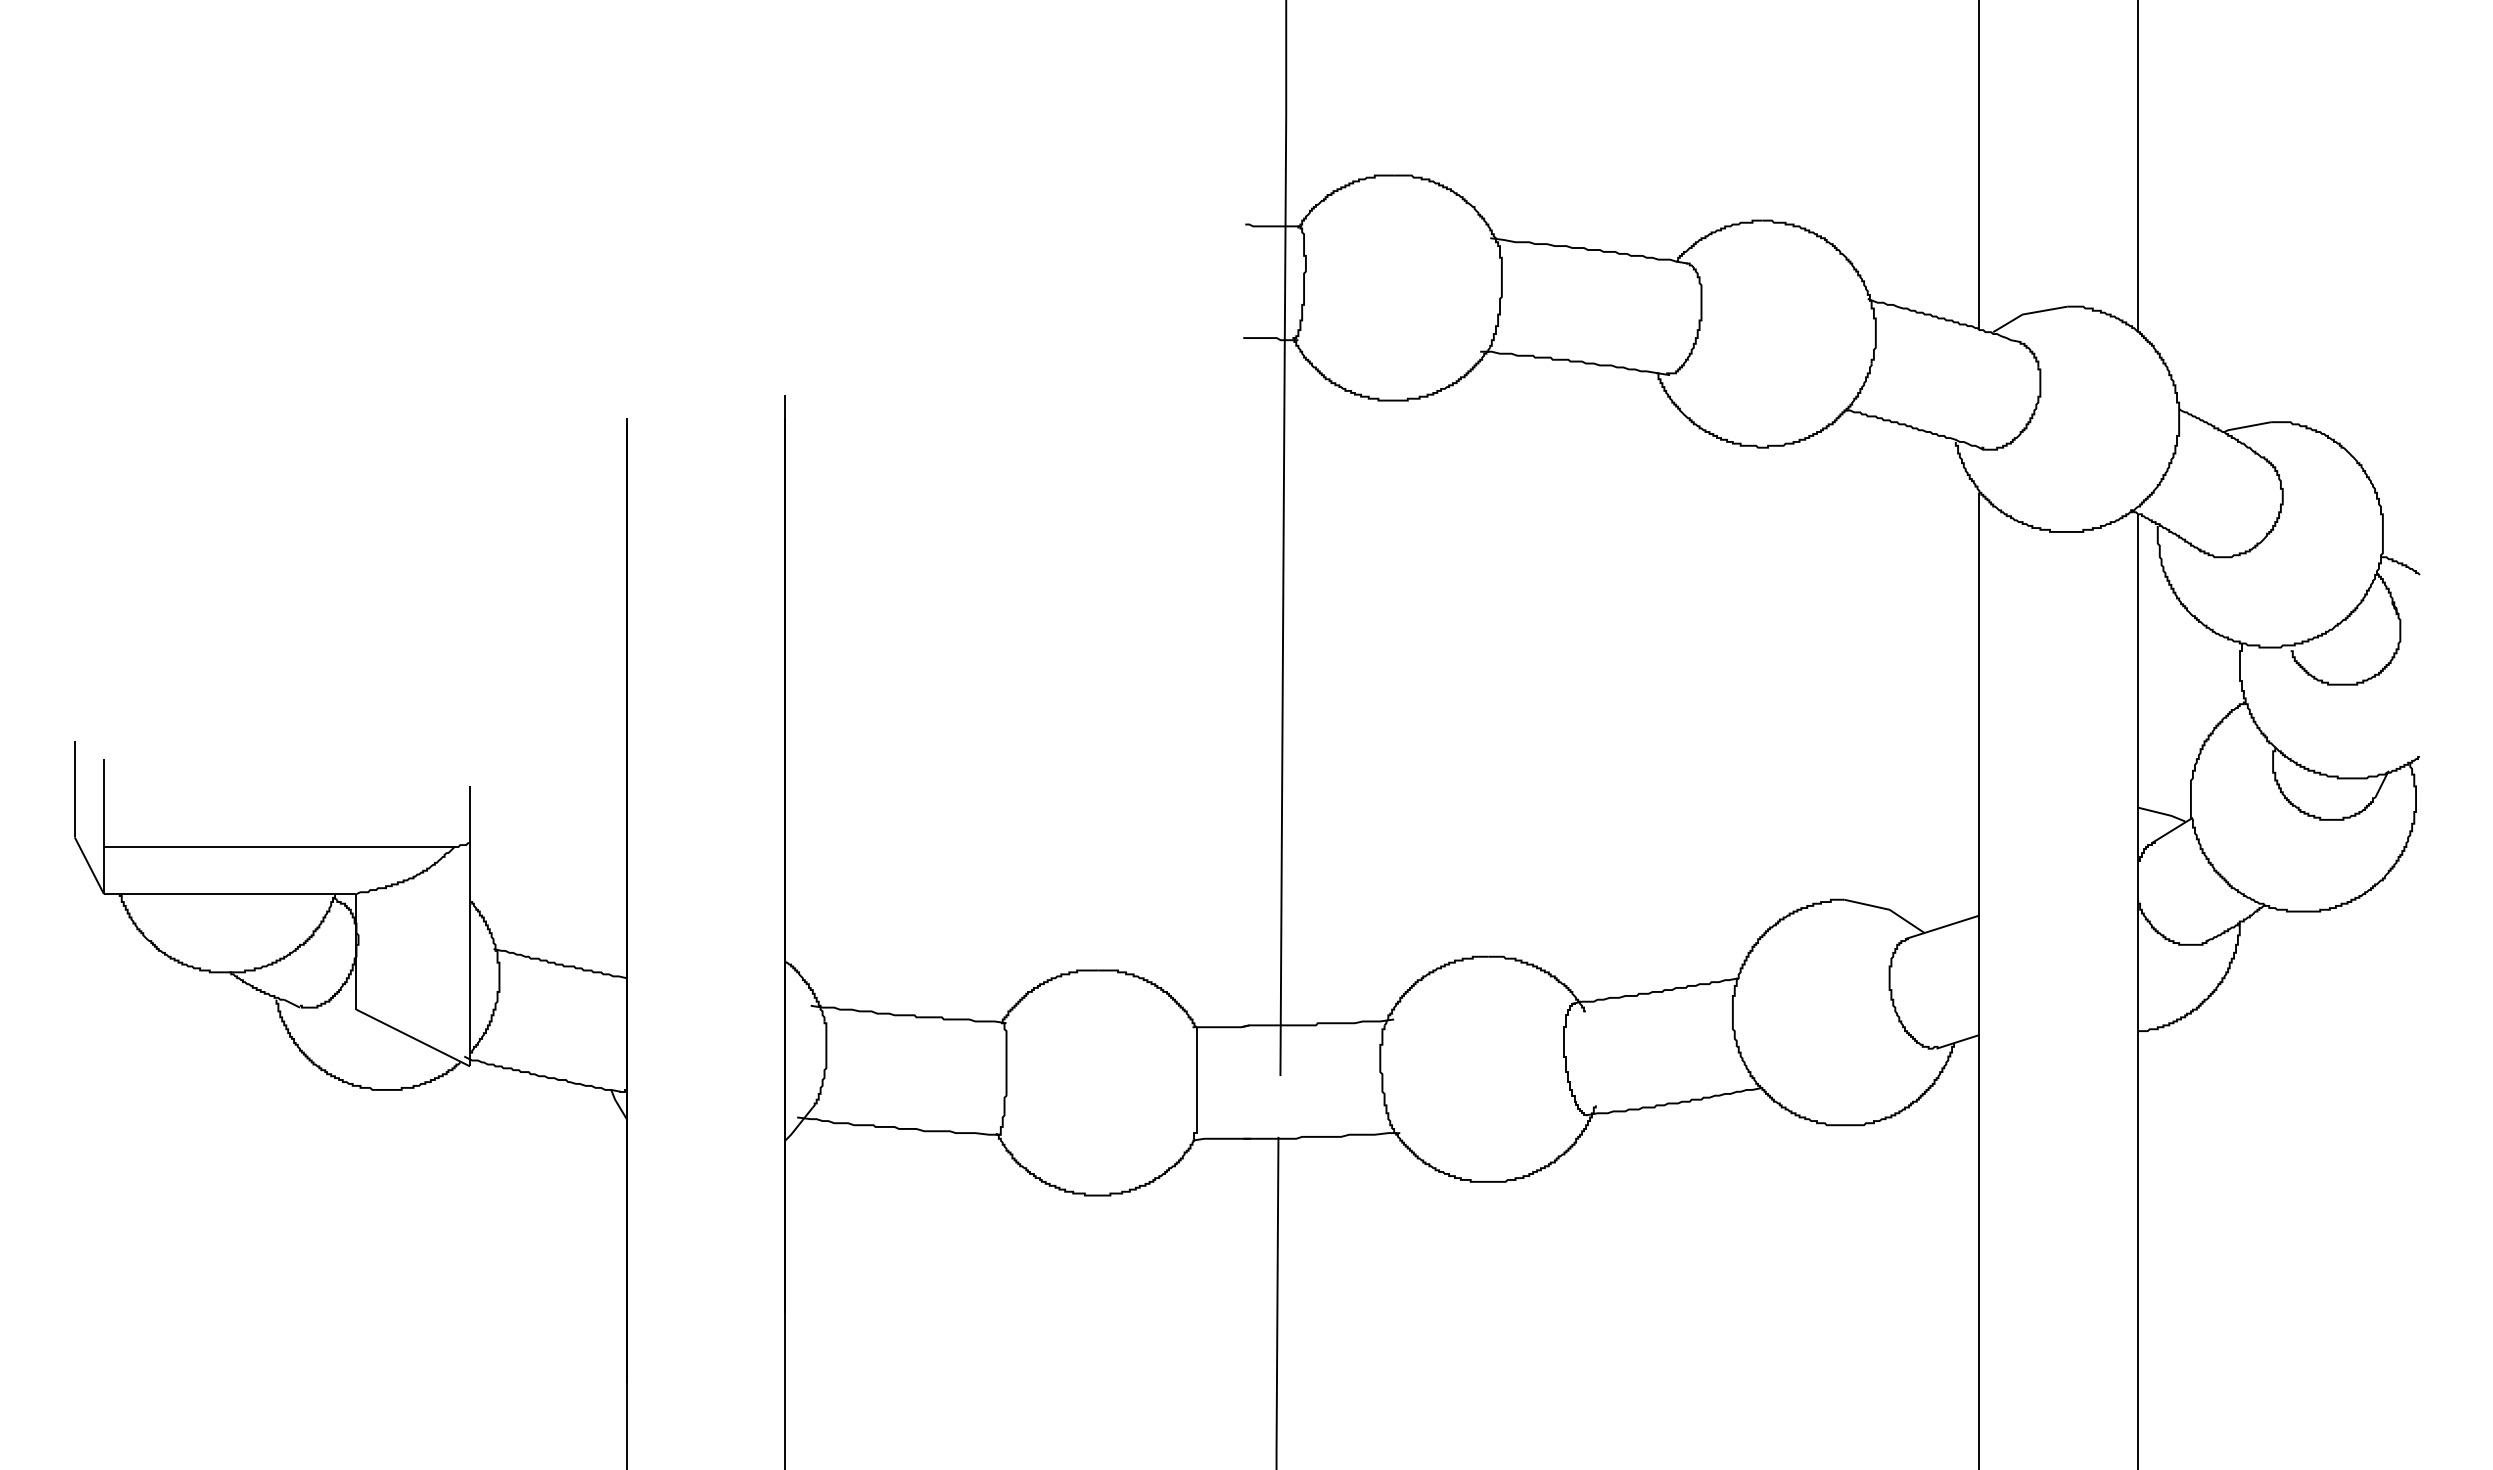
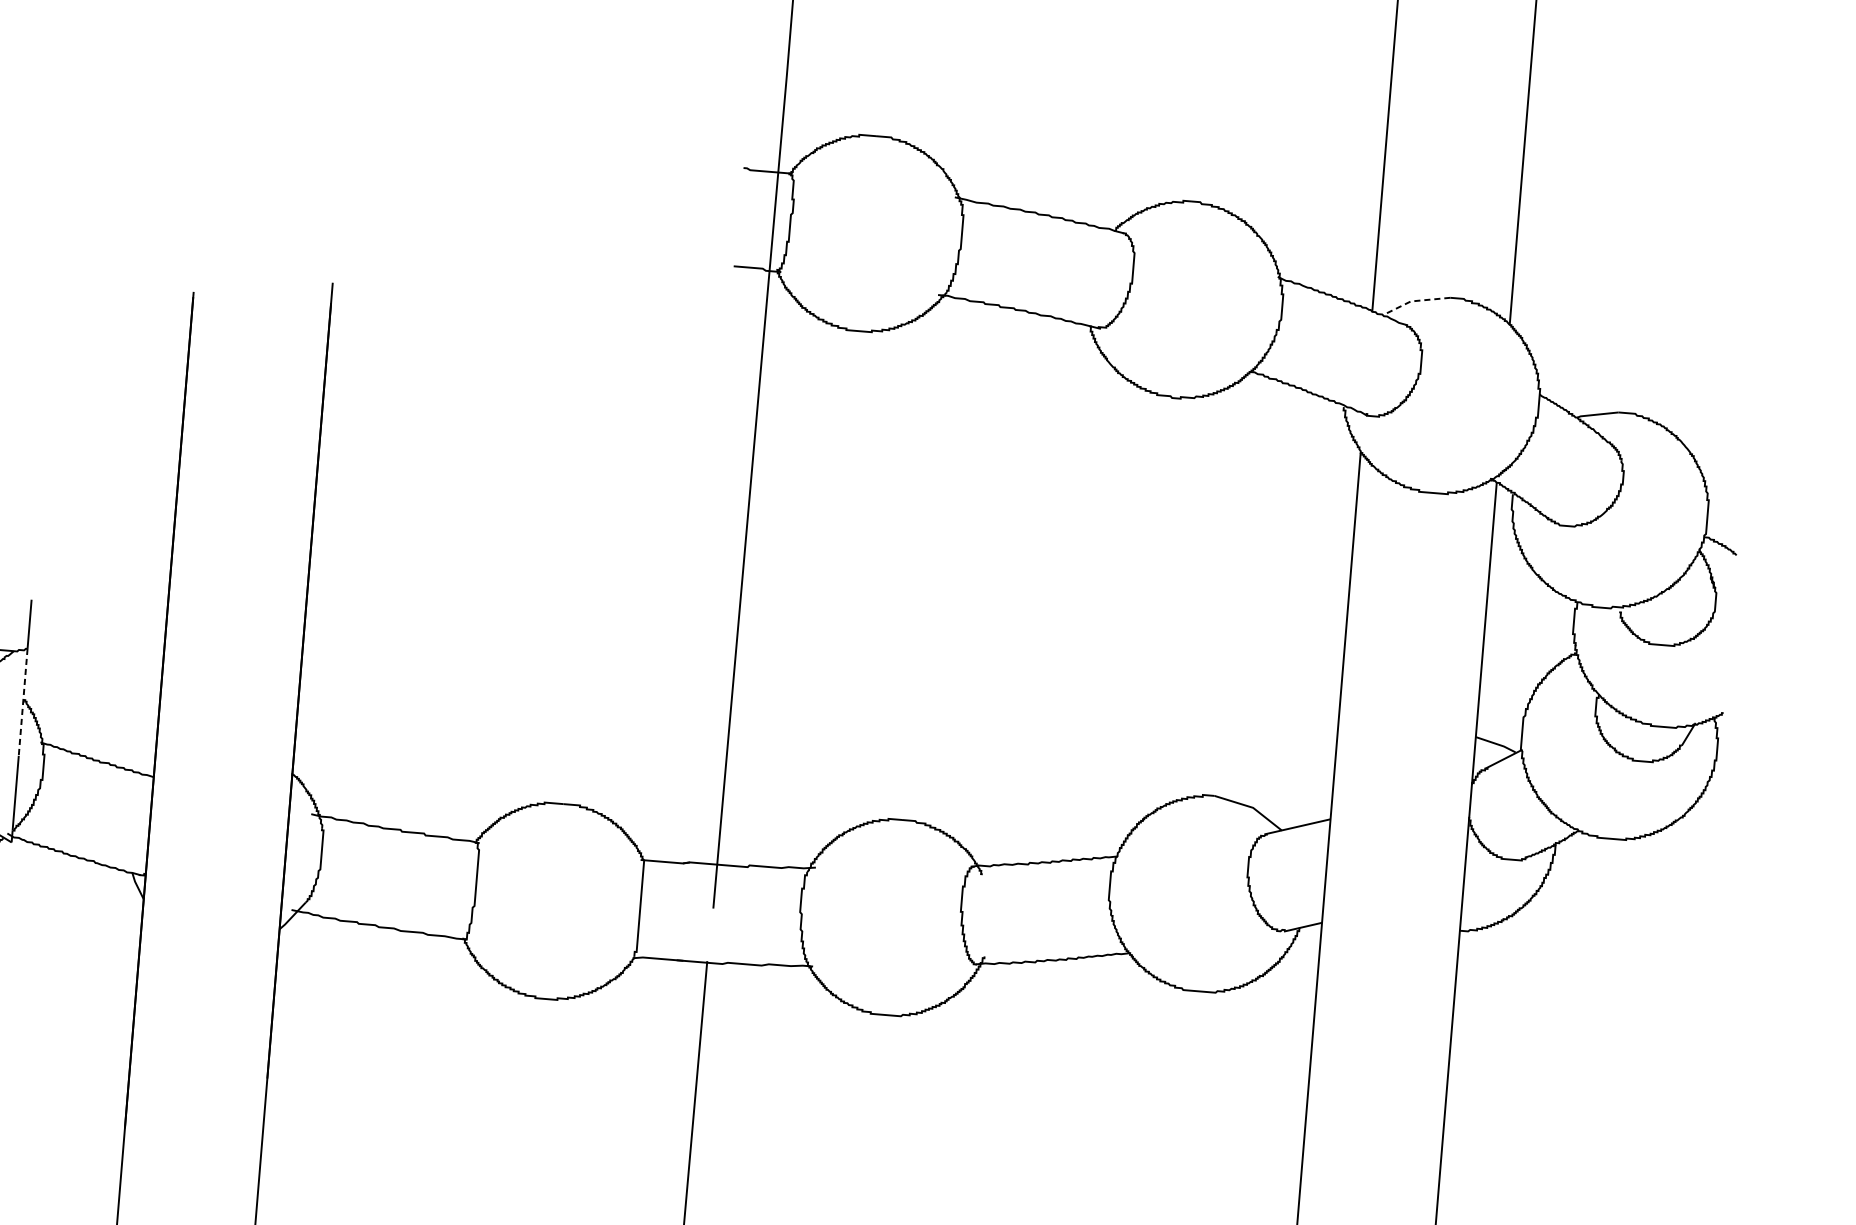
line: (2027, 313) -> (1415, 300), solid -> dashed
line: (470, 904) -> (23, 702), solid -> dashed

